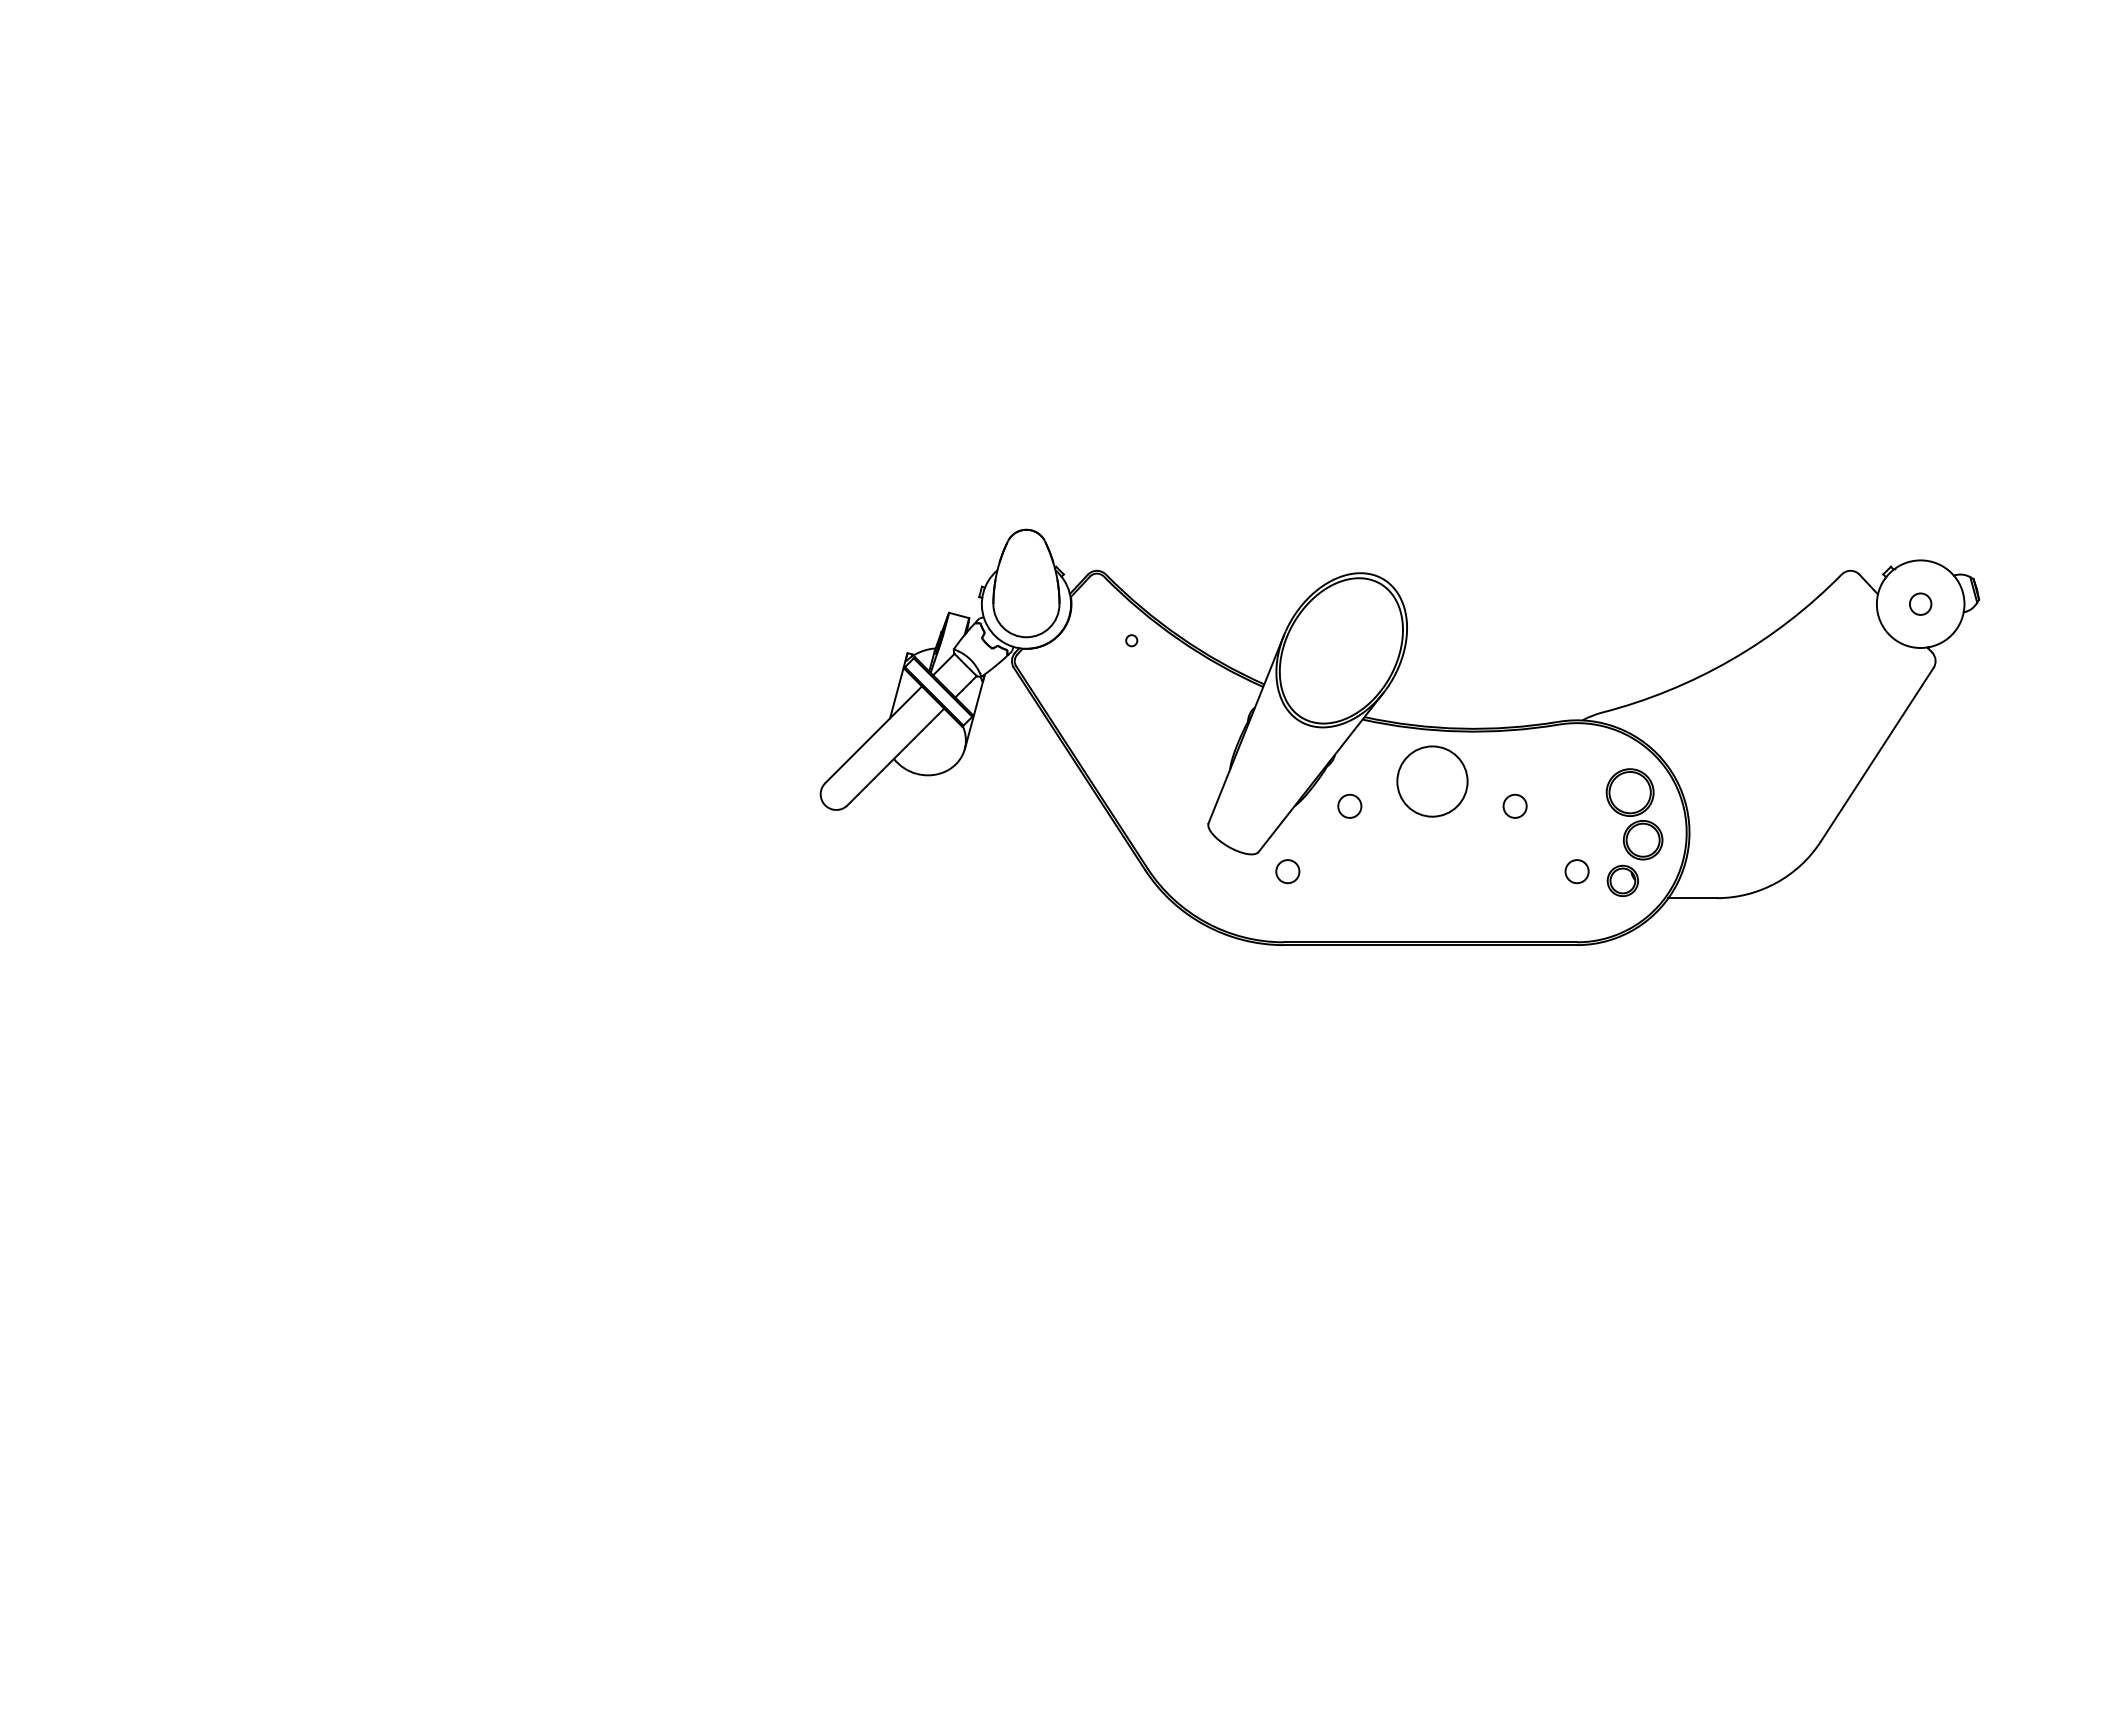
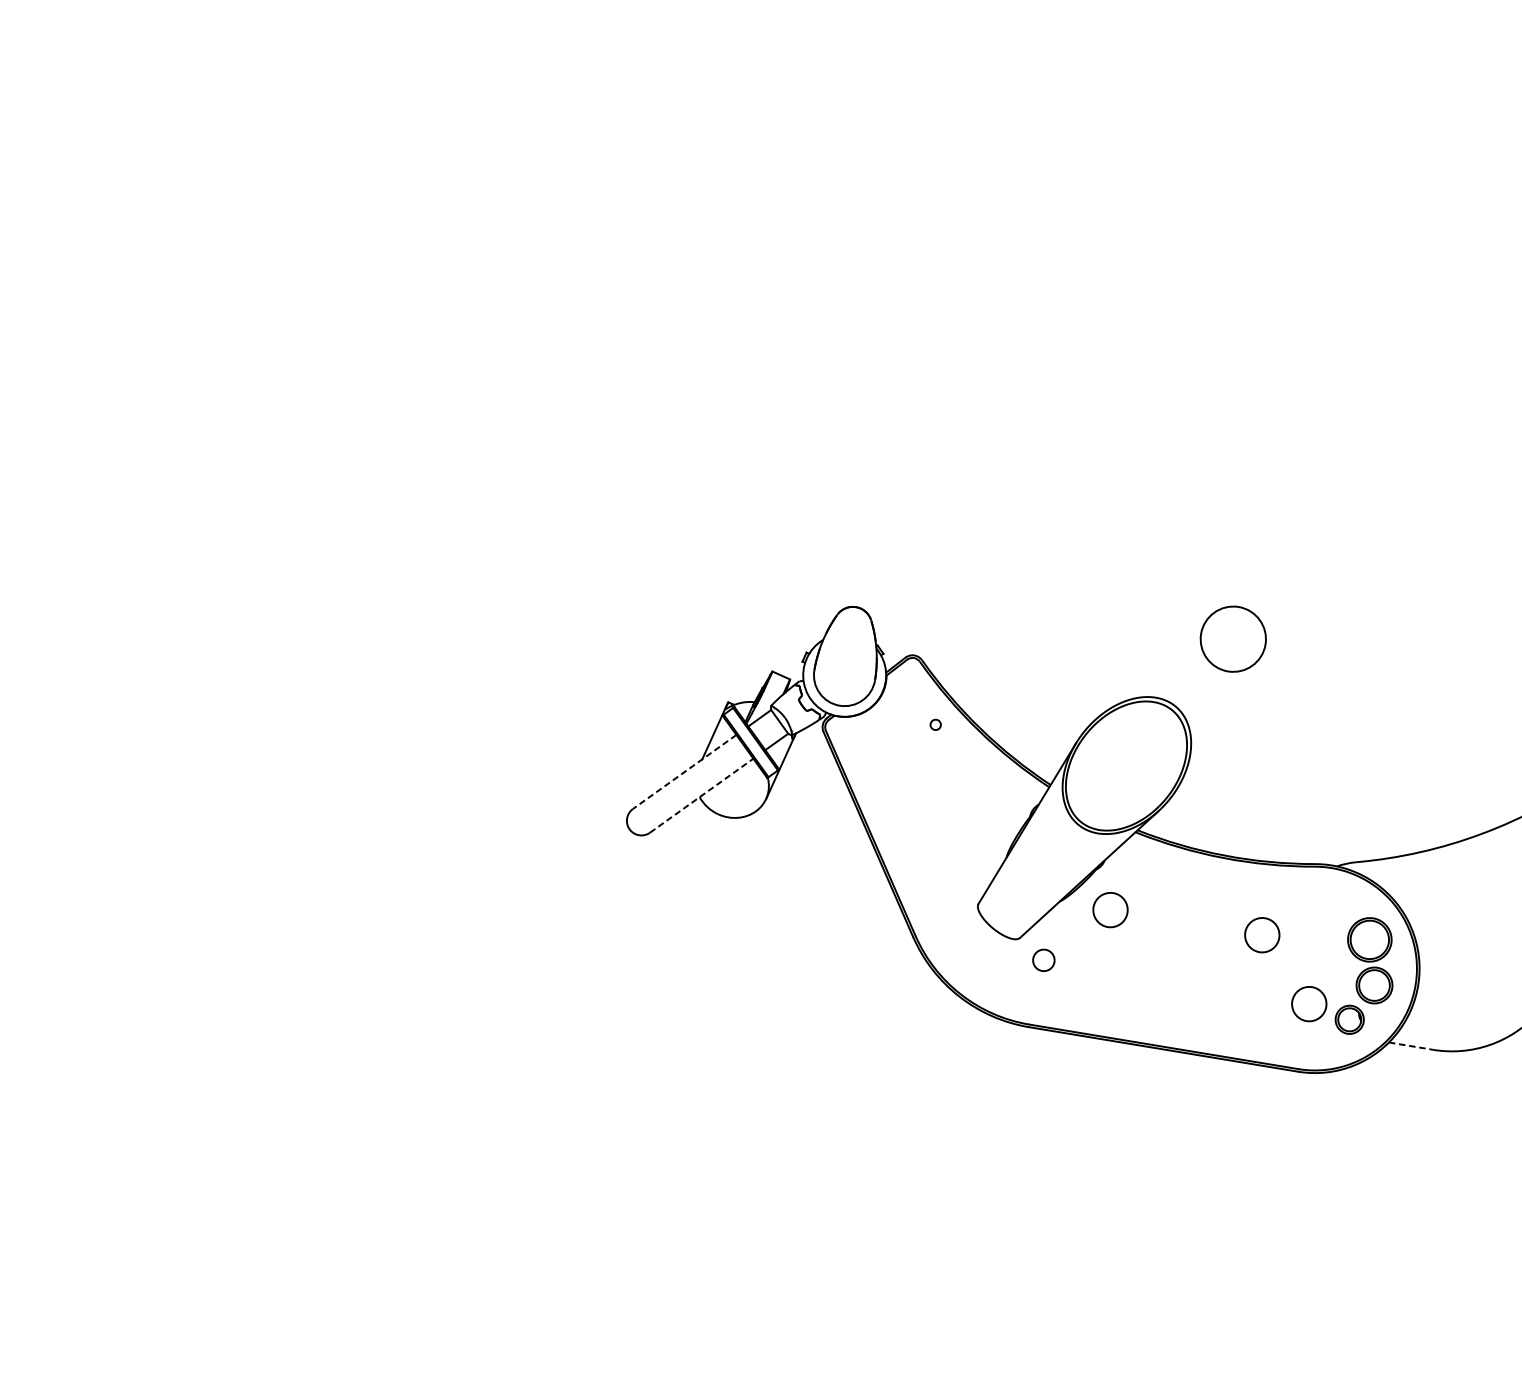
line: (873, 735) -> (684, 772), solid -> dashed
line: (896, 756) -> (702, 795), solid -> dashed
circle: (1432, 781) -> (1233, 639), moved
circle: (1349, 805) -> (1110, 909), size x1.6
circle: (1514, 805) -> (1261, 934), size x1.6
circle: (1576, 871) -> (1308, 1004), size x1.6
line: (1693, 898) -> (1411, 1046), solid -> dashed

